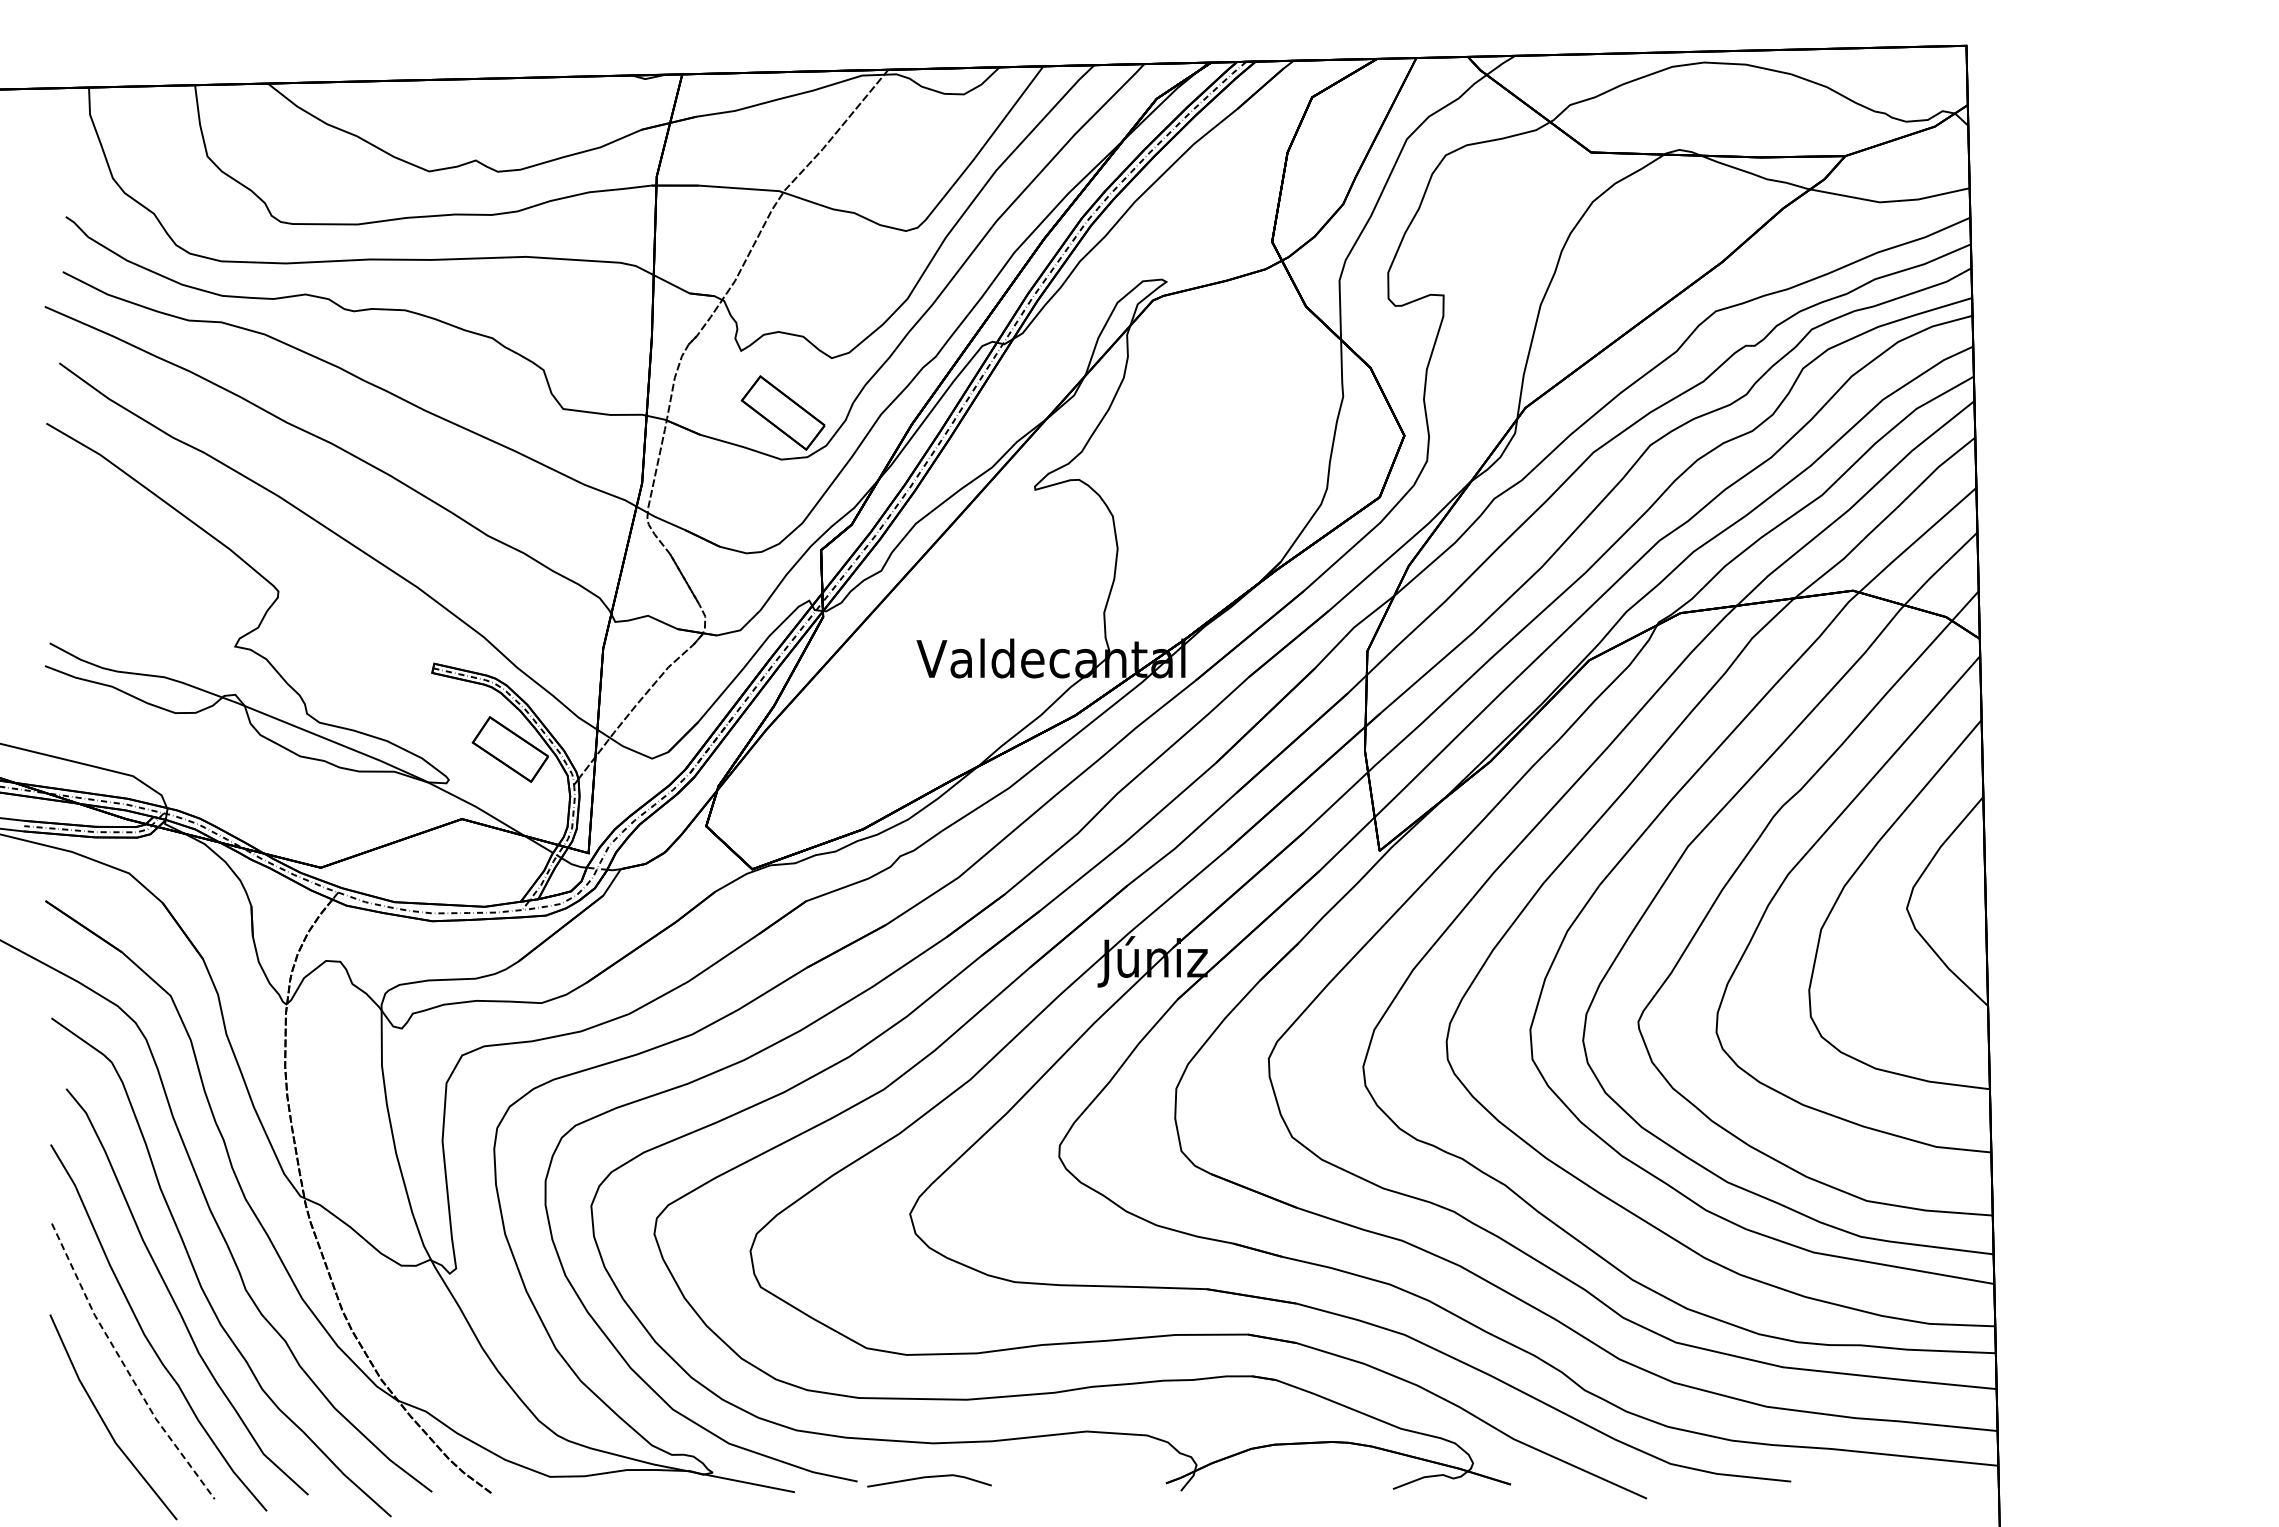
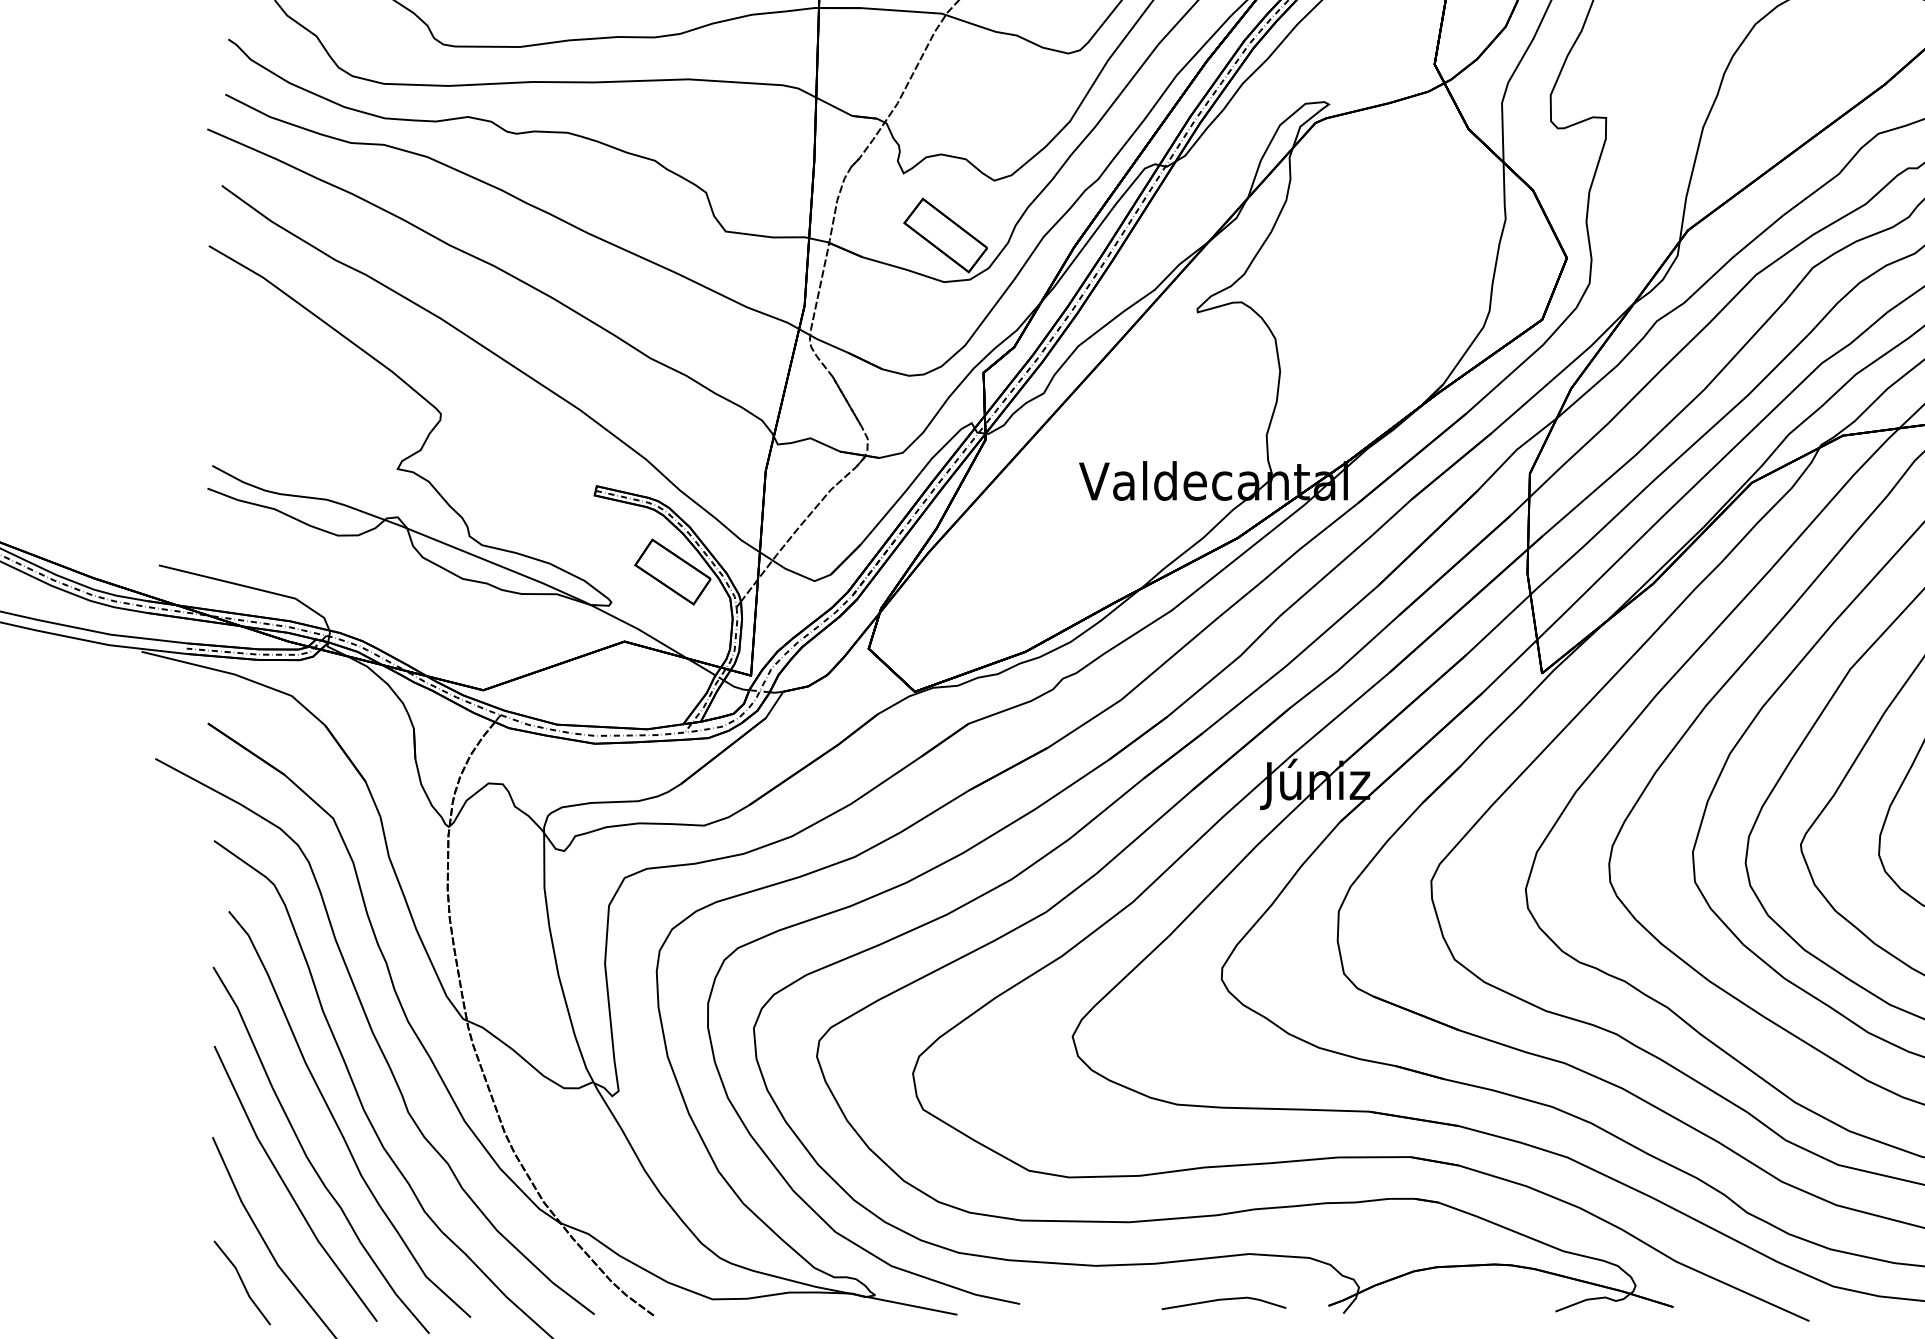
line: (125, 1366) -> (288, 1189), dashed -> solid
line: (79, 1460) -> (242, 1283), added
line: (929, 1477) -> (1224, 1300), moved

